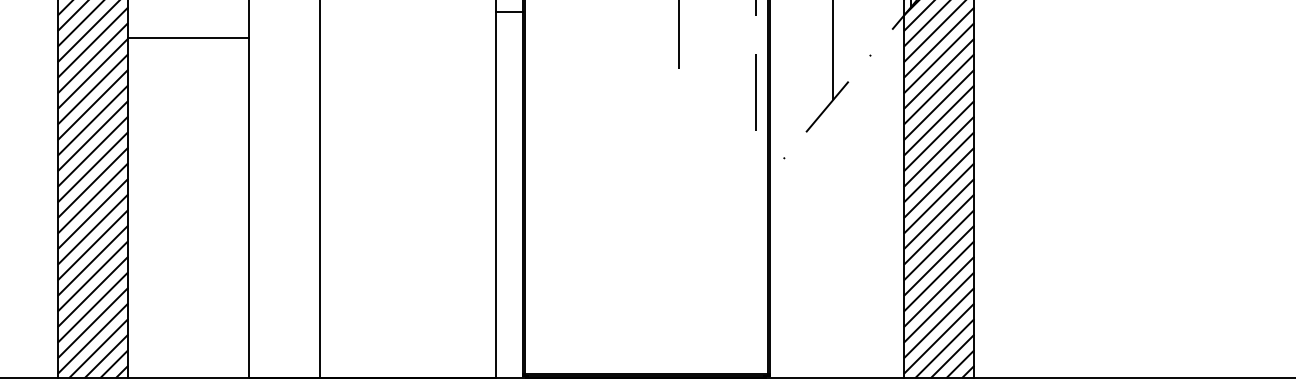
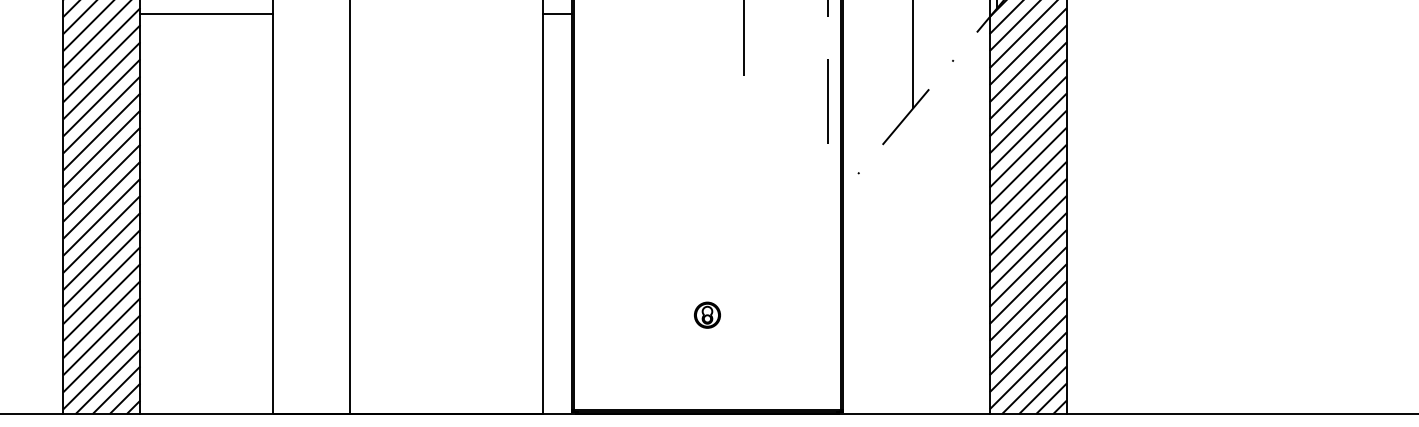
line: (188, 38) -> (206, 13), moved
part: (645, 287) -> (706, 314), added

